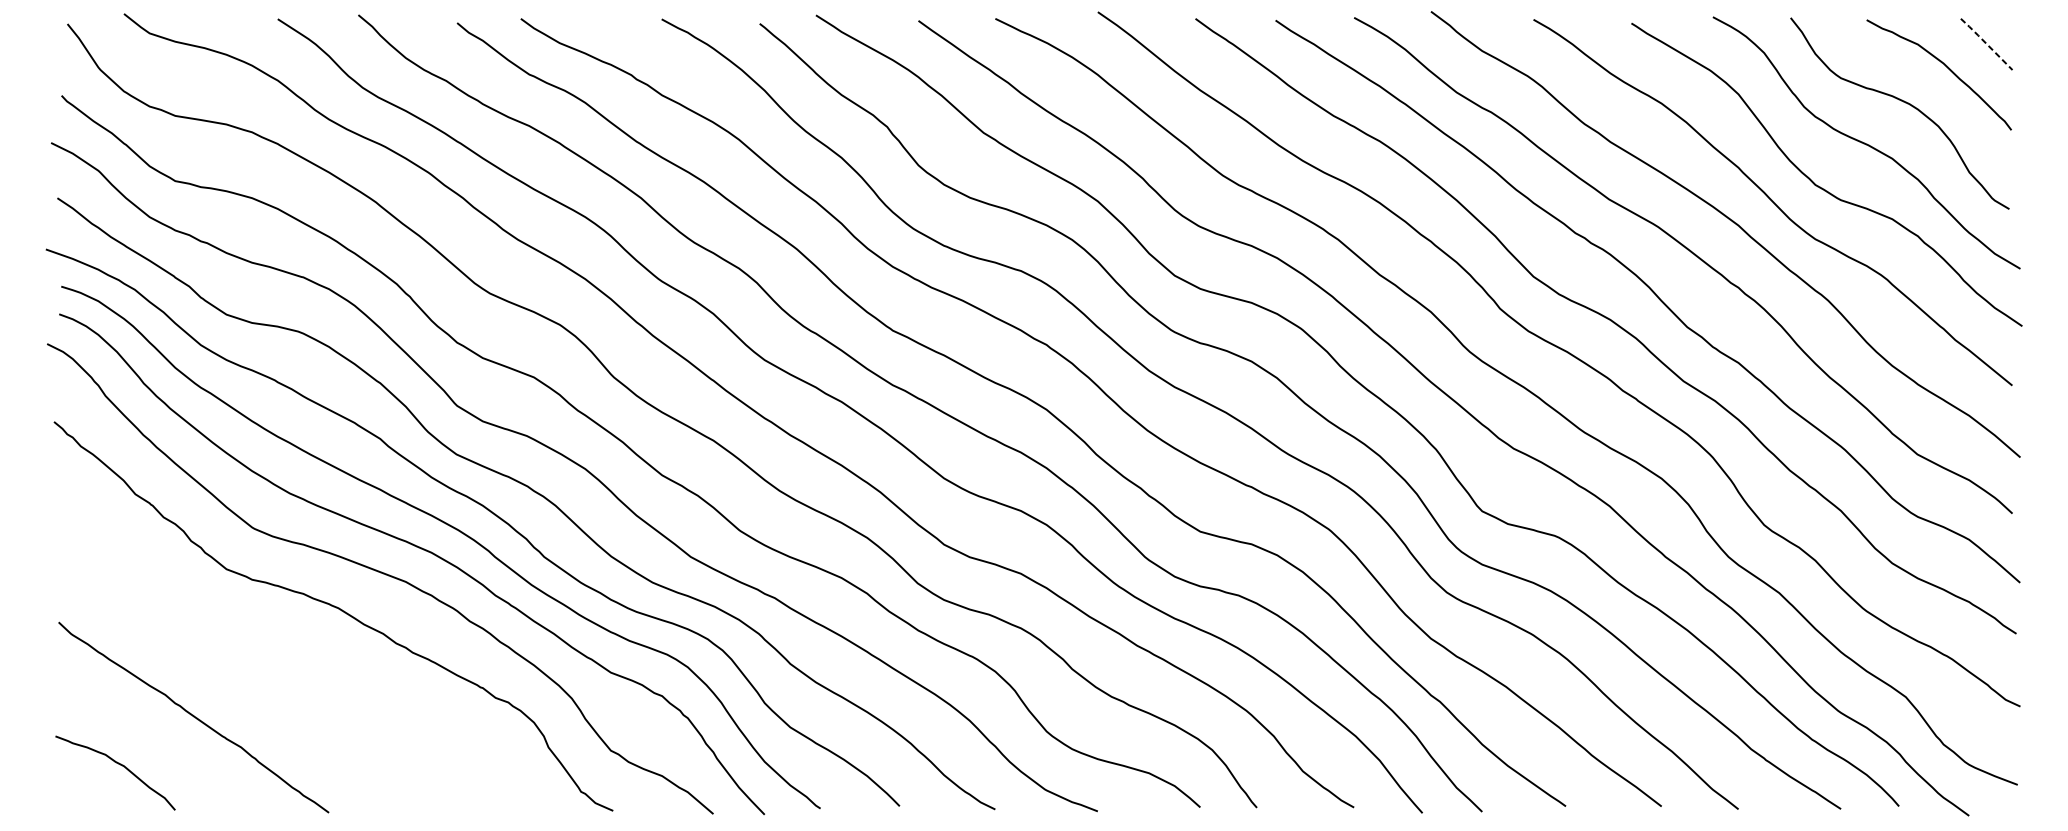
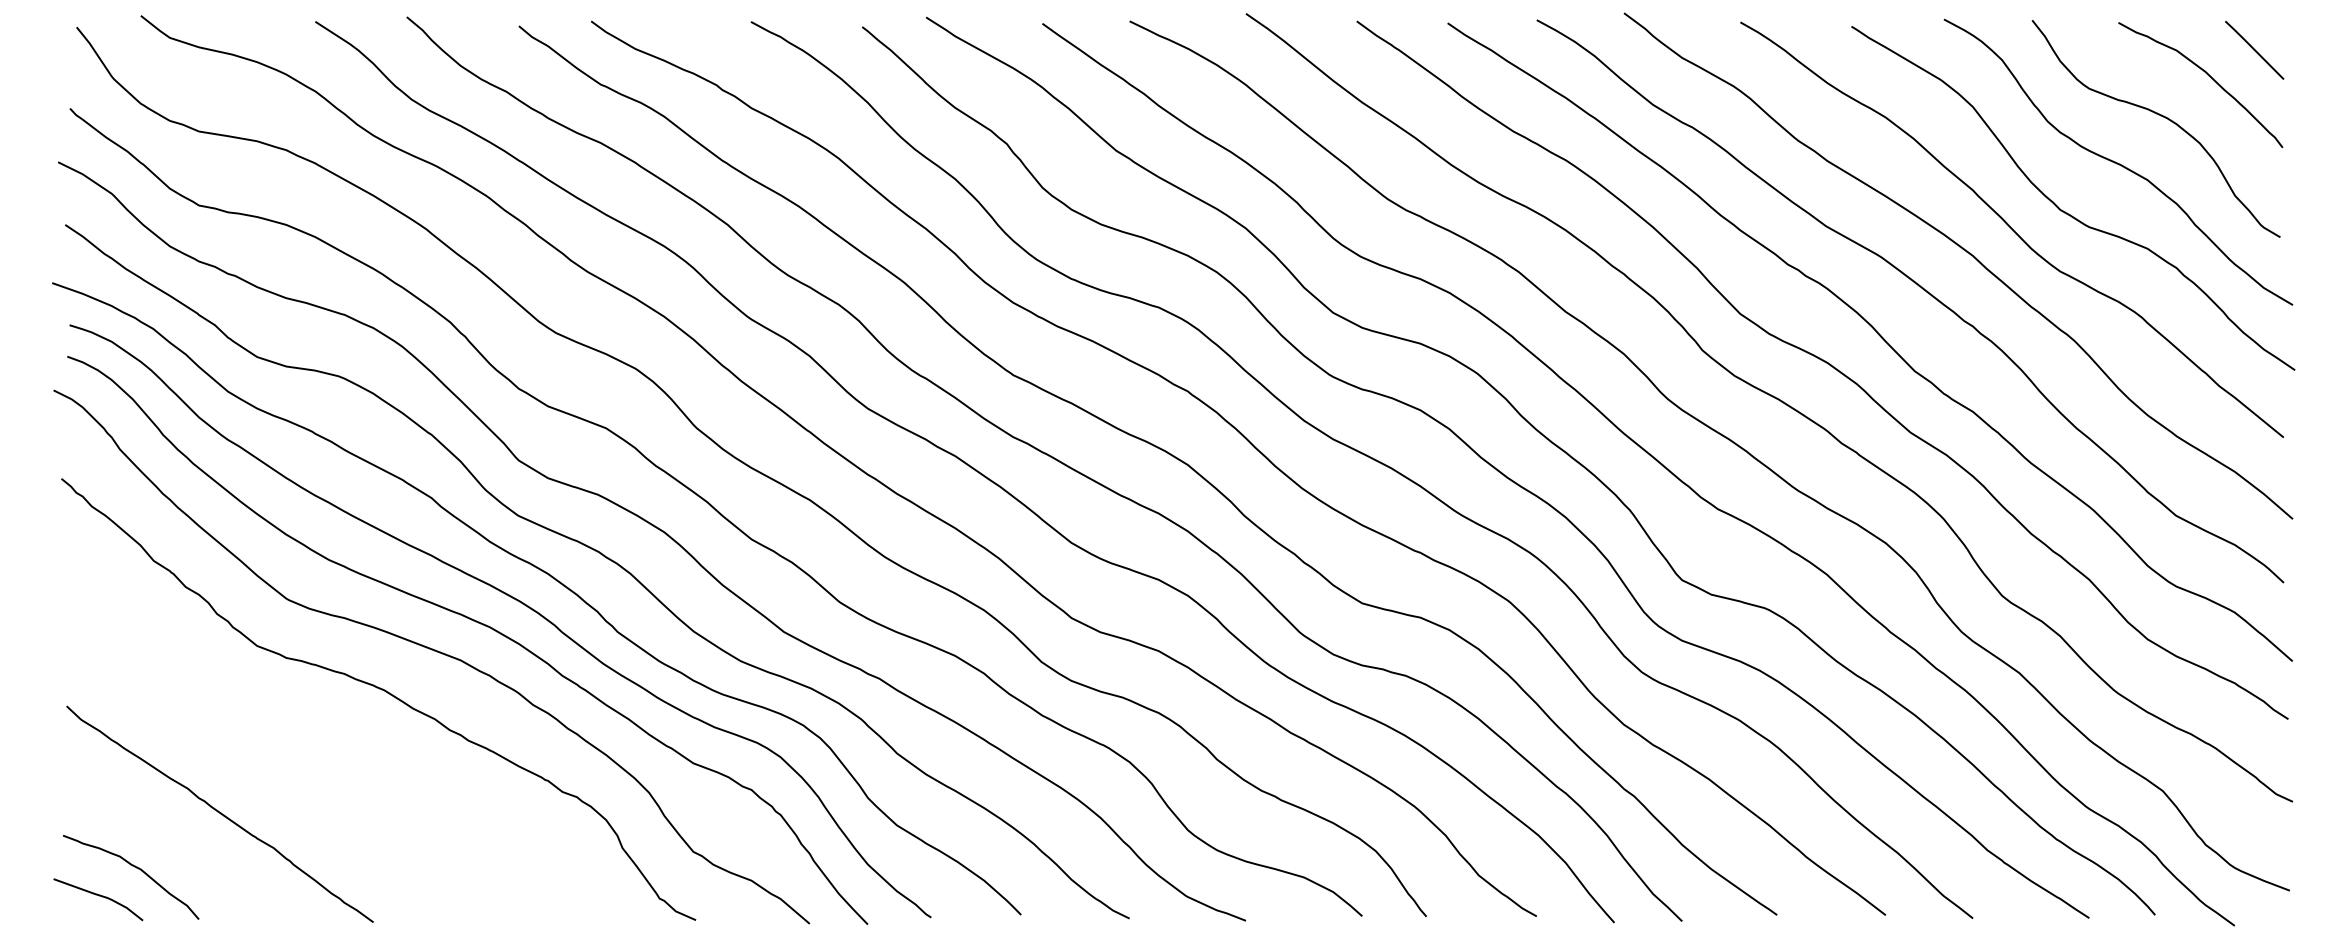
line: (1986, 43) -> (2254, 49), dashed -> solid
curve: (87, 790) -> (99, 896), added

